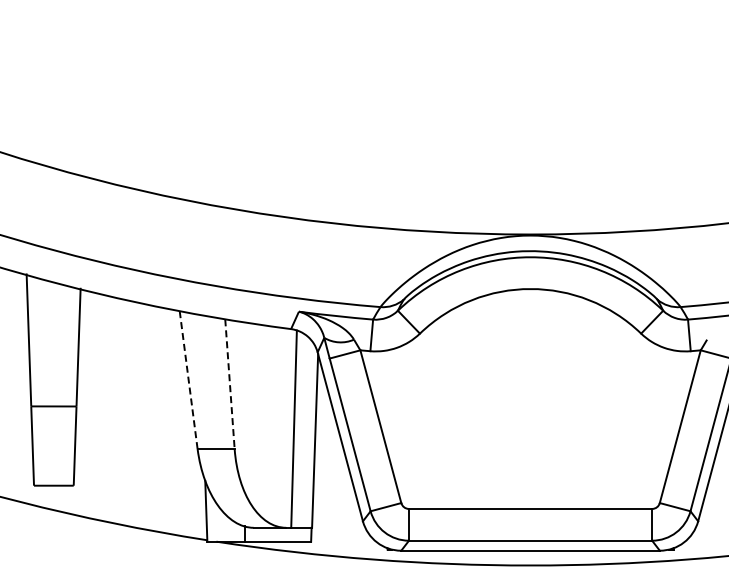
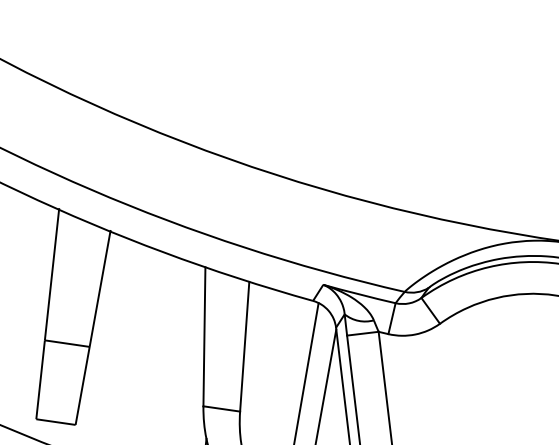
line: (188, 380) -> (204, 337), dashed -> solid
line: (229, 384) -> (244, 346), dashed -> solid

